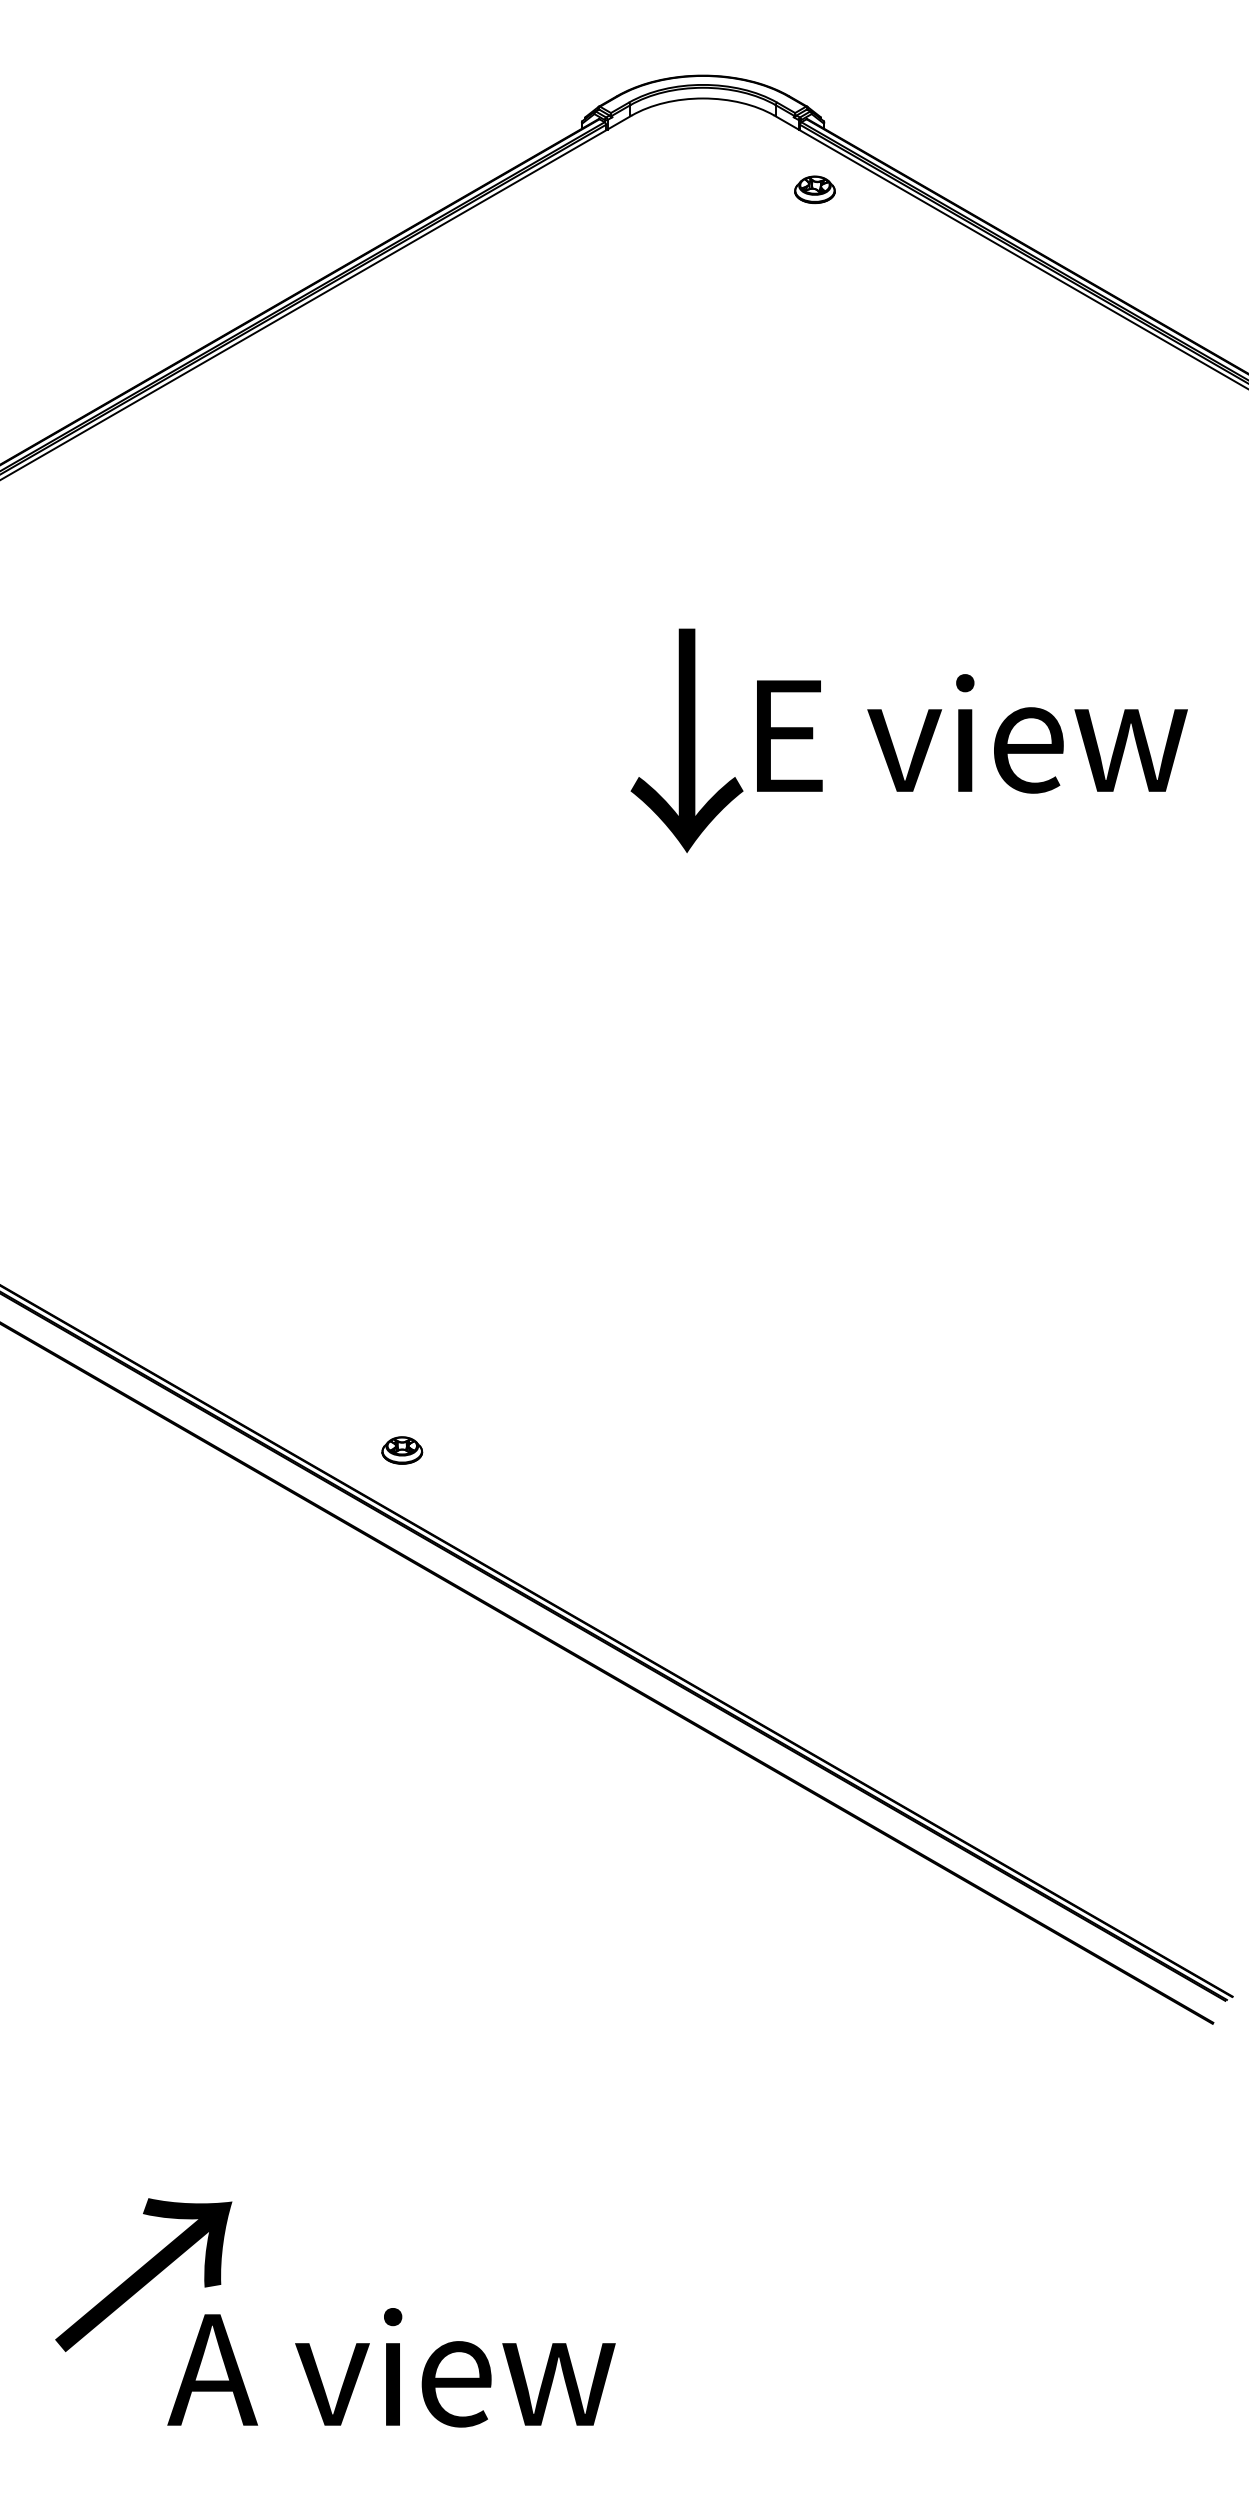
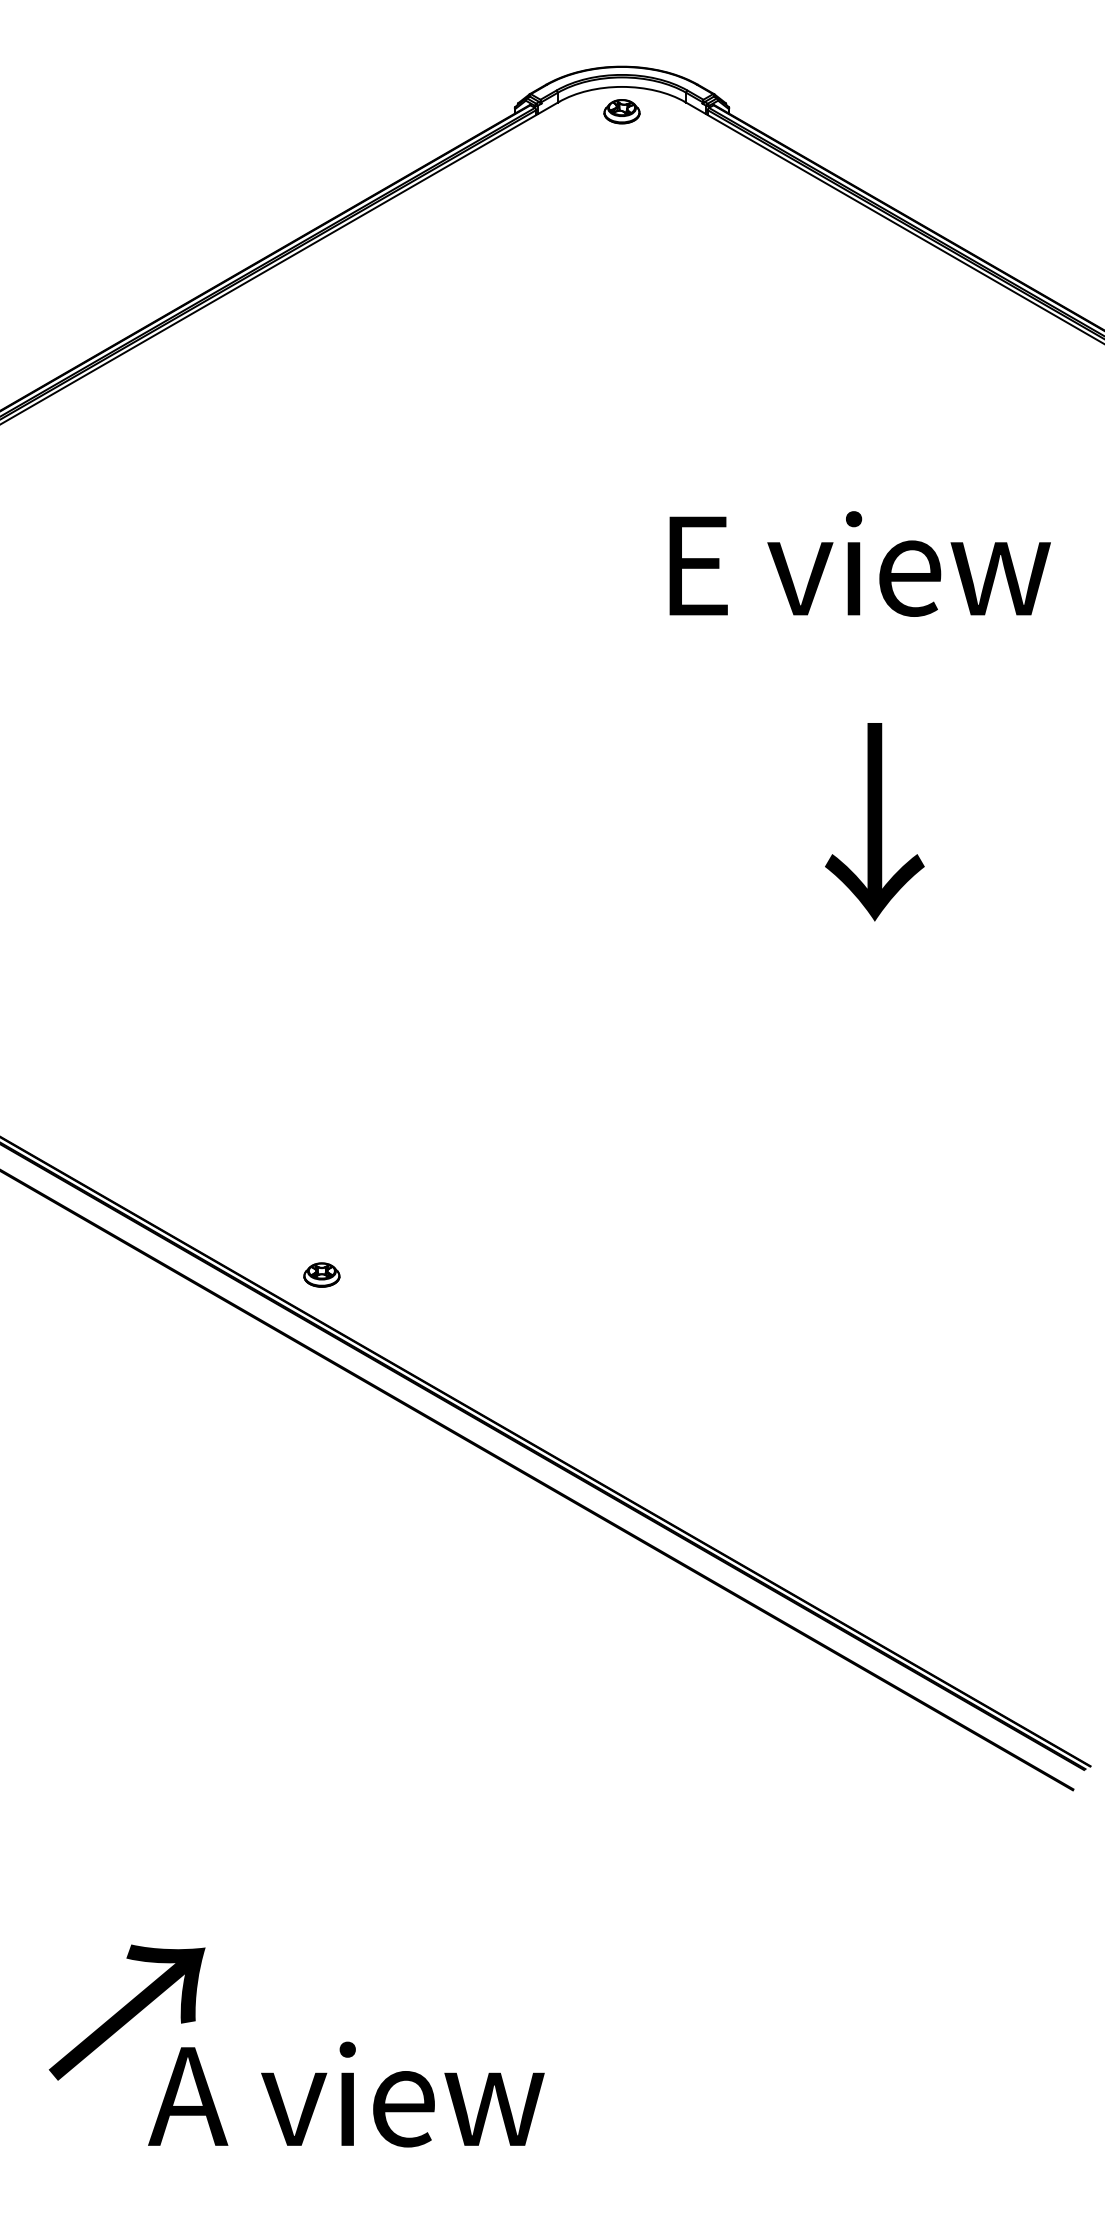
part: (814, 189) -> (621, 111), moved
text: (971, 733) -> (859, 563), moved
text: (686, 741) -> (874, 822), moved
part: (401, 1449) -> (321, 1274), moved

